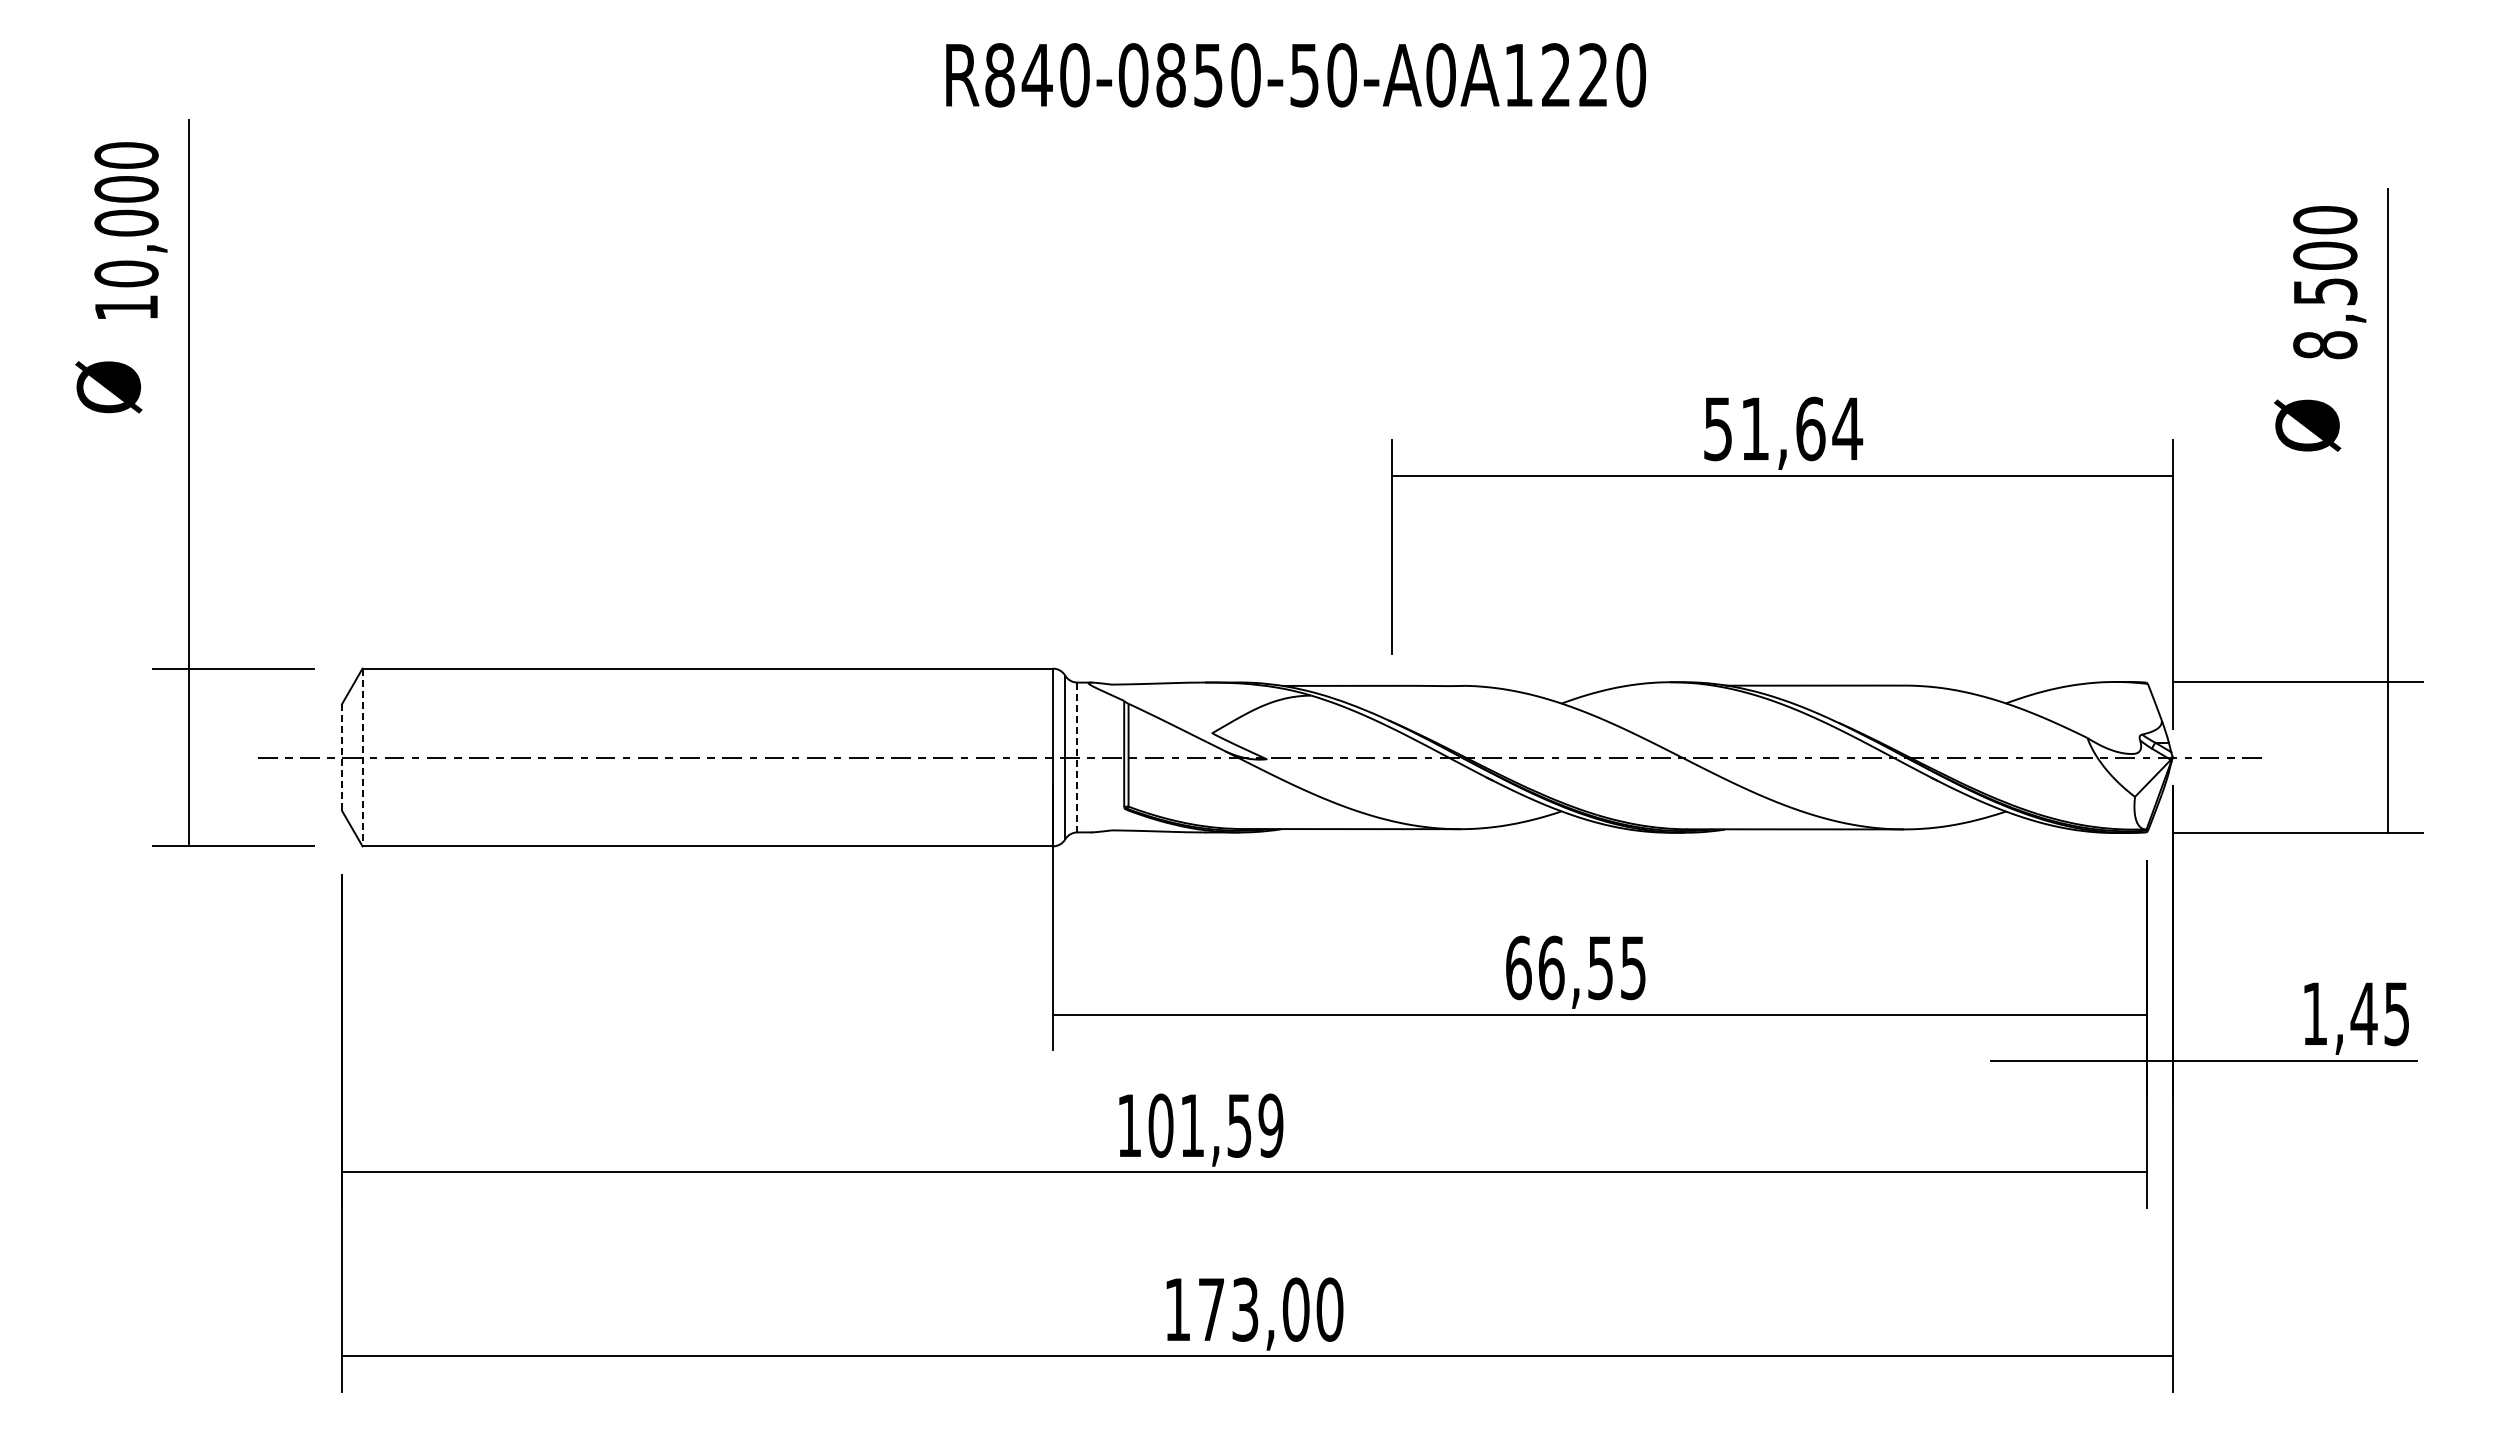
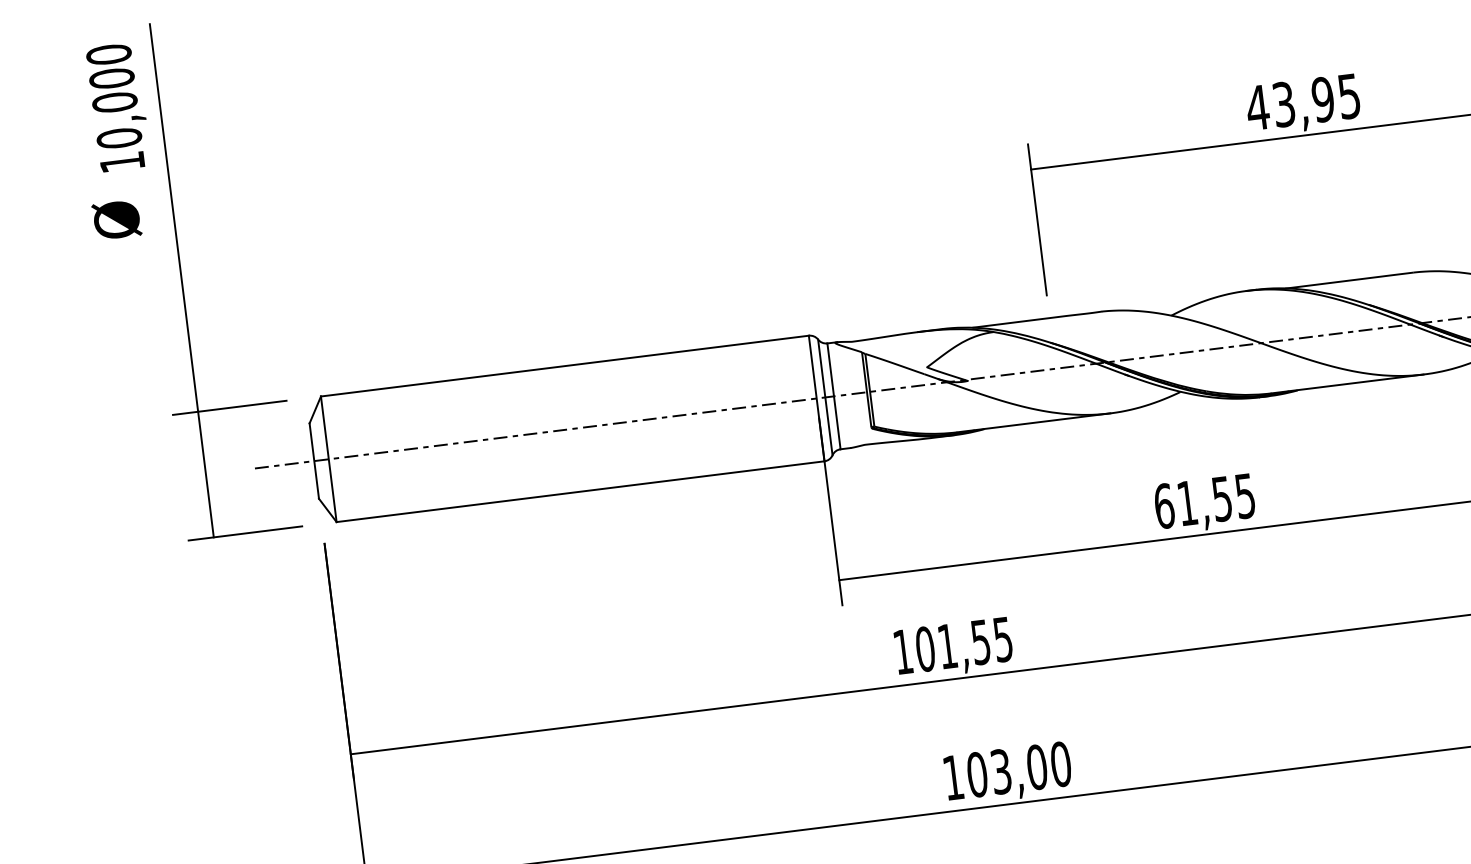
text: (1782, 428) -> (1303, 101), 51,64 -> 43,95
line: (362, 757) -> (328, 459), dashed -> solid
line: (1077, 757) -> (834, 396), dashed -> solid
line: (342, 758) -> (314, 461), dashed -> solid
text: (1551, 967) -> (1187, 503), 66,55 -> 61,55
text: (1270, 1125) -> (1002, 639), 101,59 -> 101,55
text: (1211, 1309) -> (977, 774), 173,00 -> 103,00

